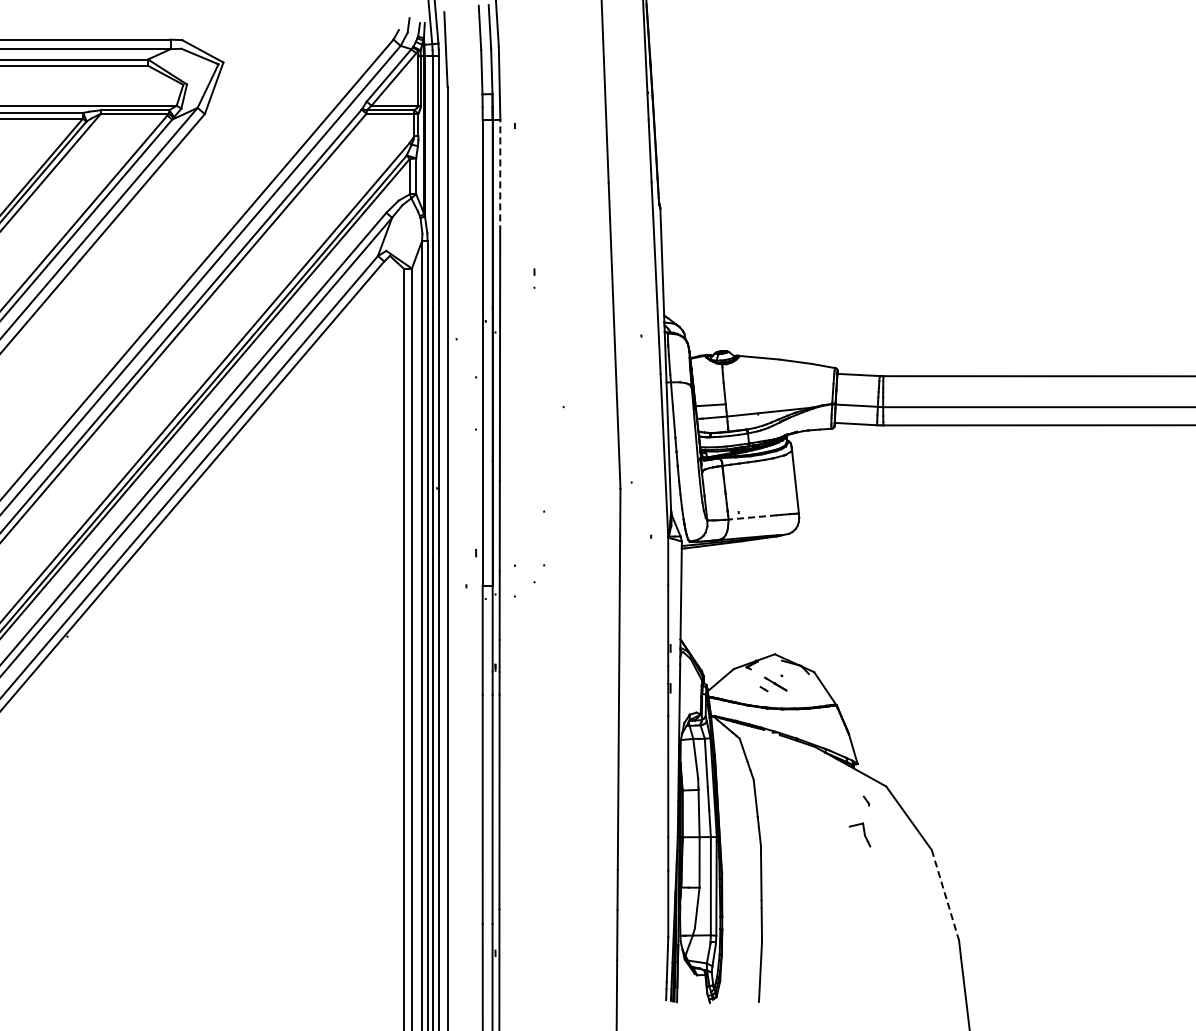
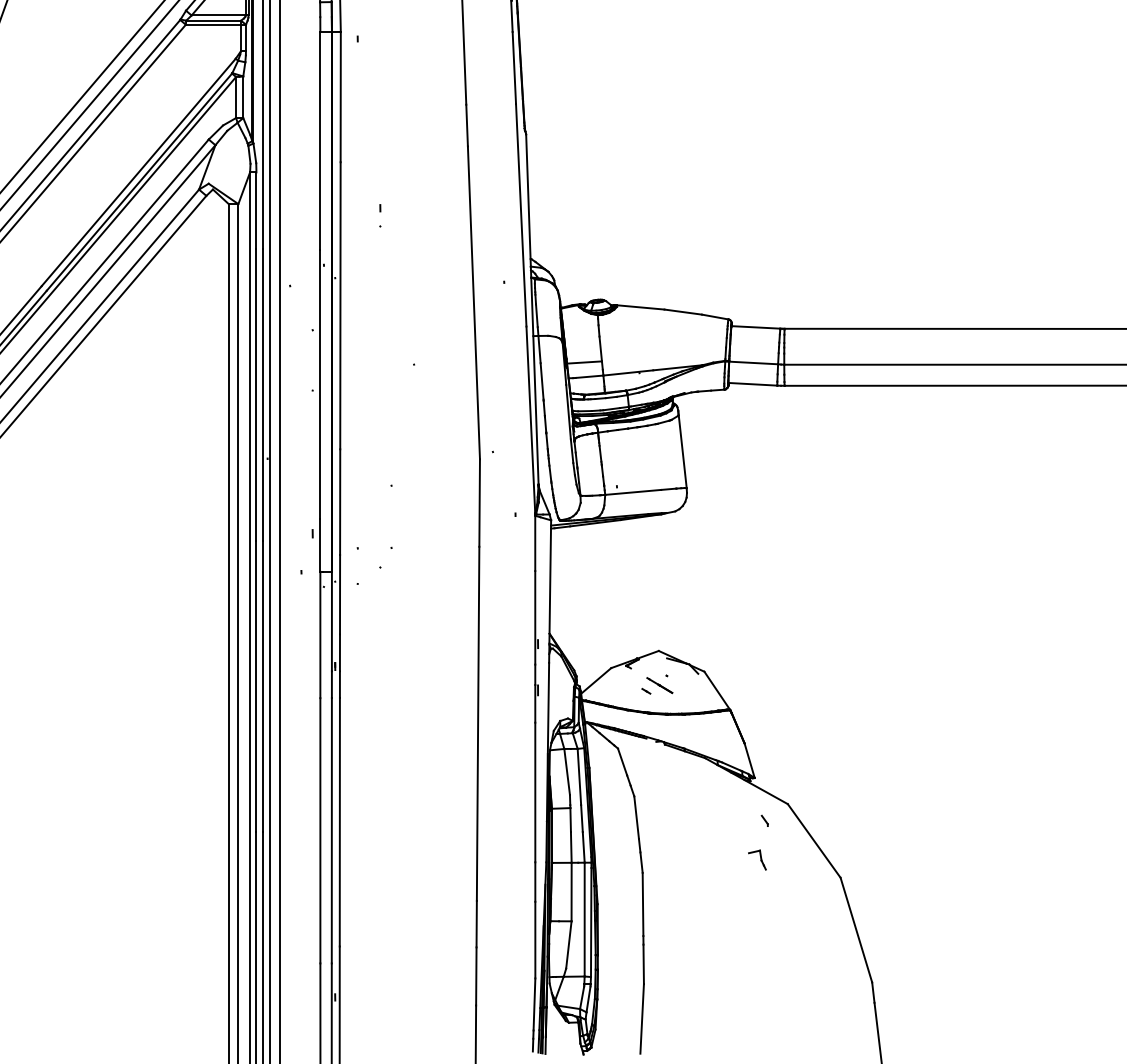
line: (500, 175) -> (340, 96), dashed -> solid
line: (752, 517) -> (632, 492), dashed -> solid
part: (859, 834) -> (756, 859), size x0.71
line: (945, 895) -> (856, 930), dashed -> solid

